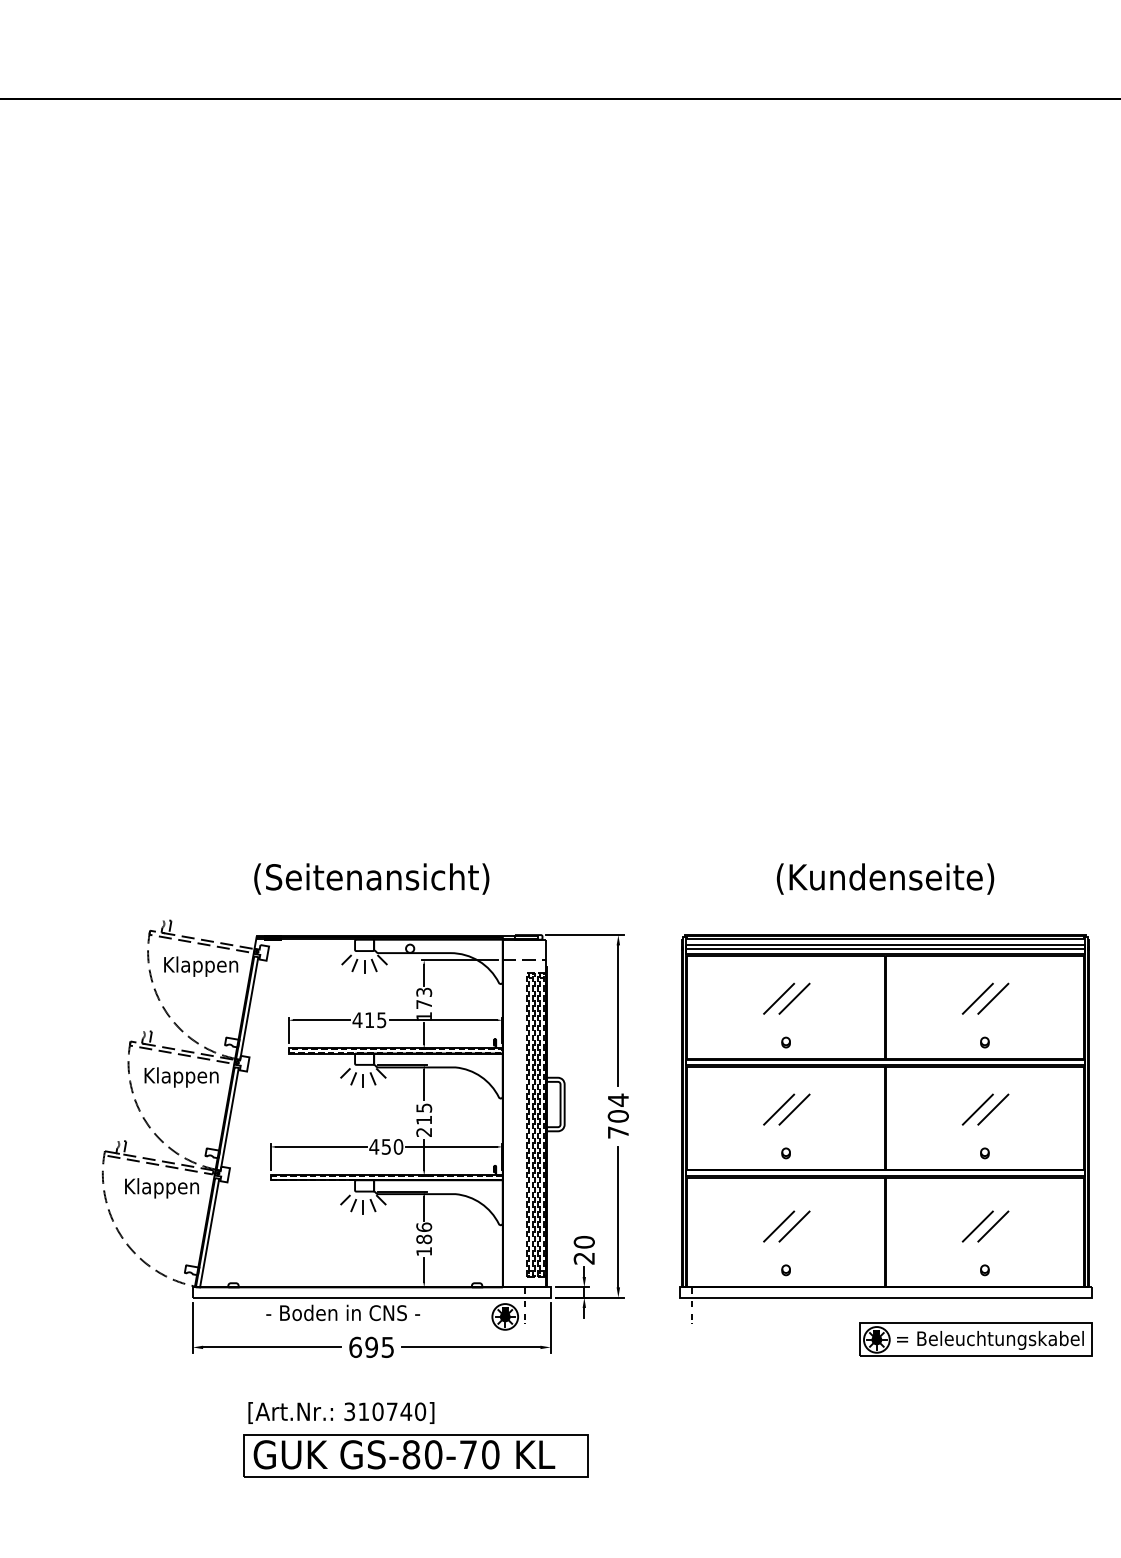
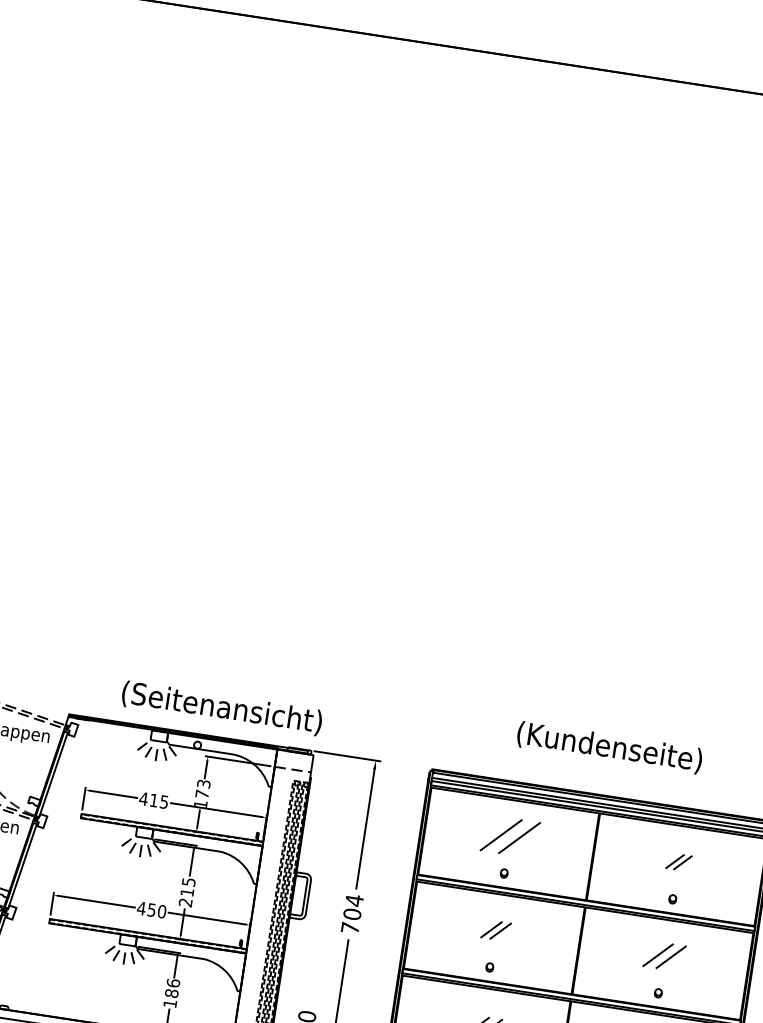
text: (371, 878) -> (221, 707), moved
part: (786, 998) -> (510, 836), size x1.4
part: (985, 998) -> (678, 862), size x0.6
part: (786, 1109) -> (495, 930), size x0.7

